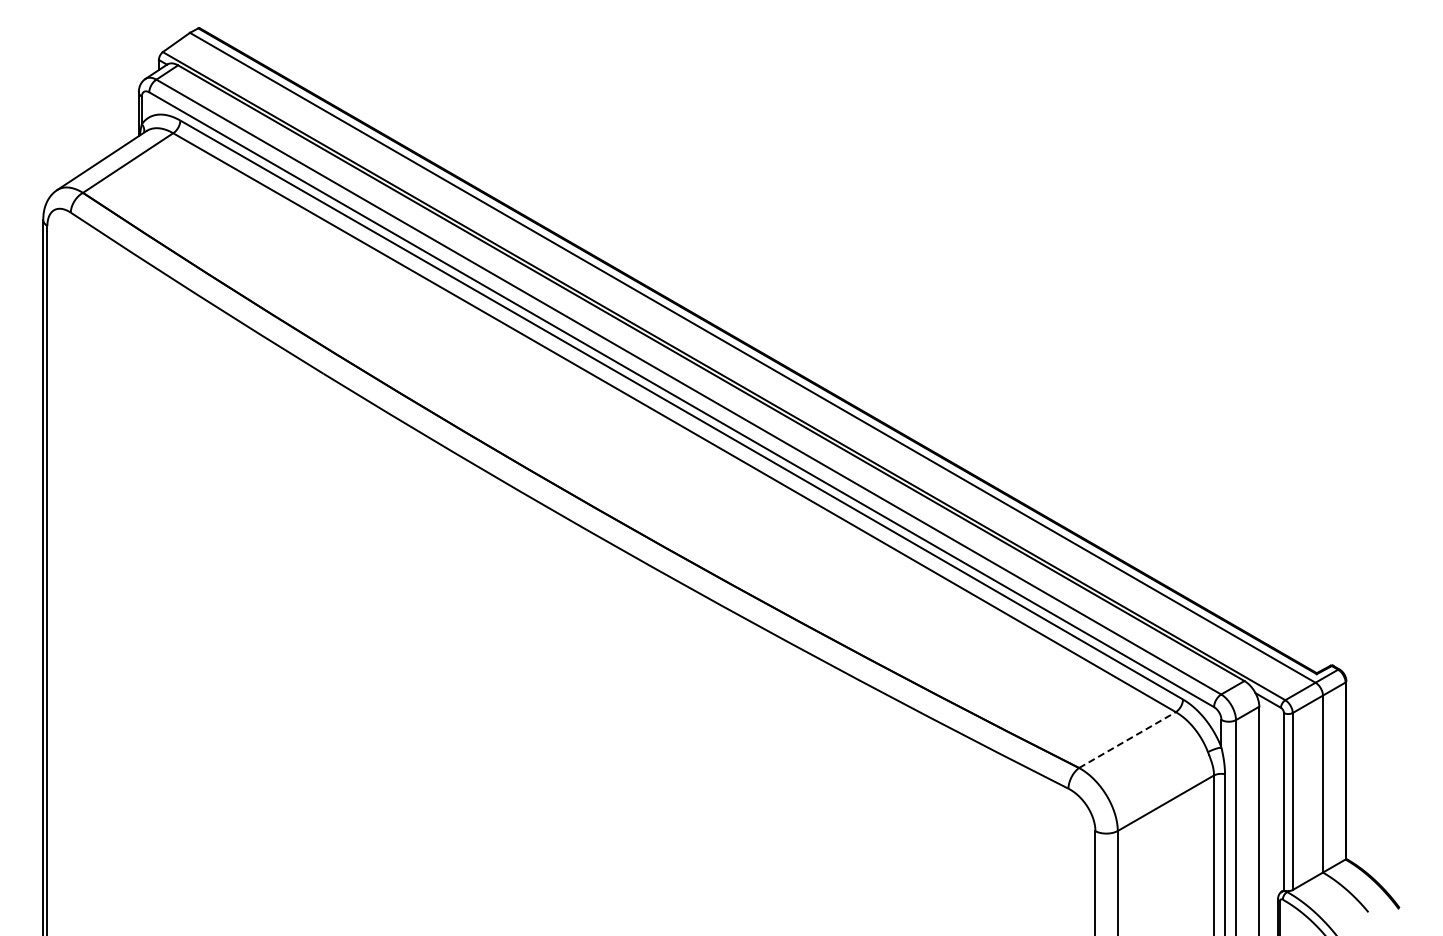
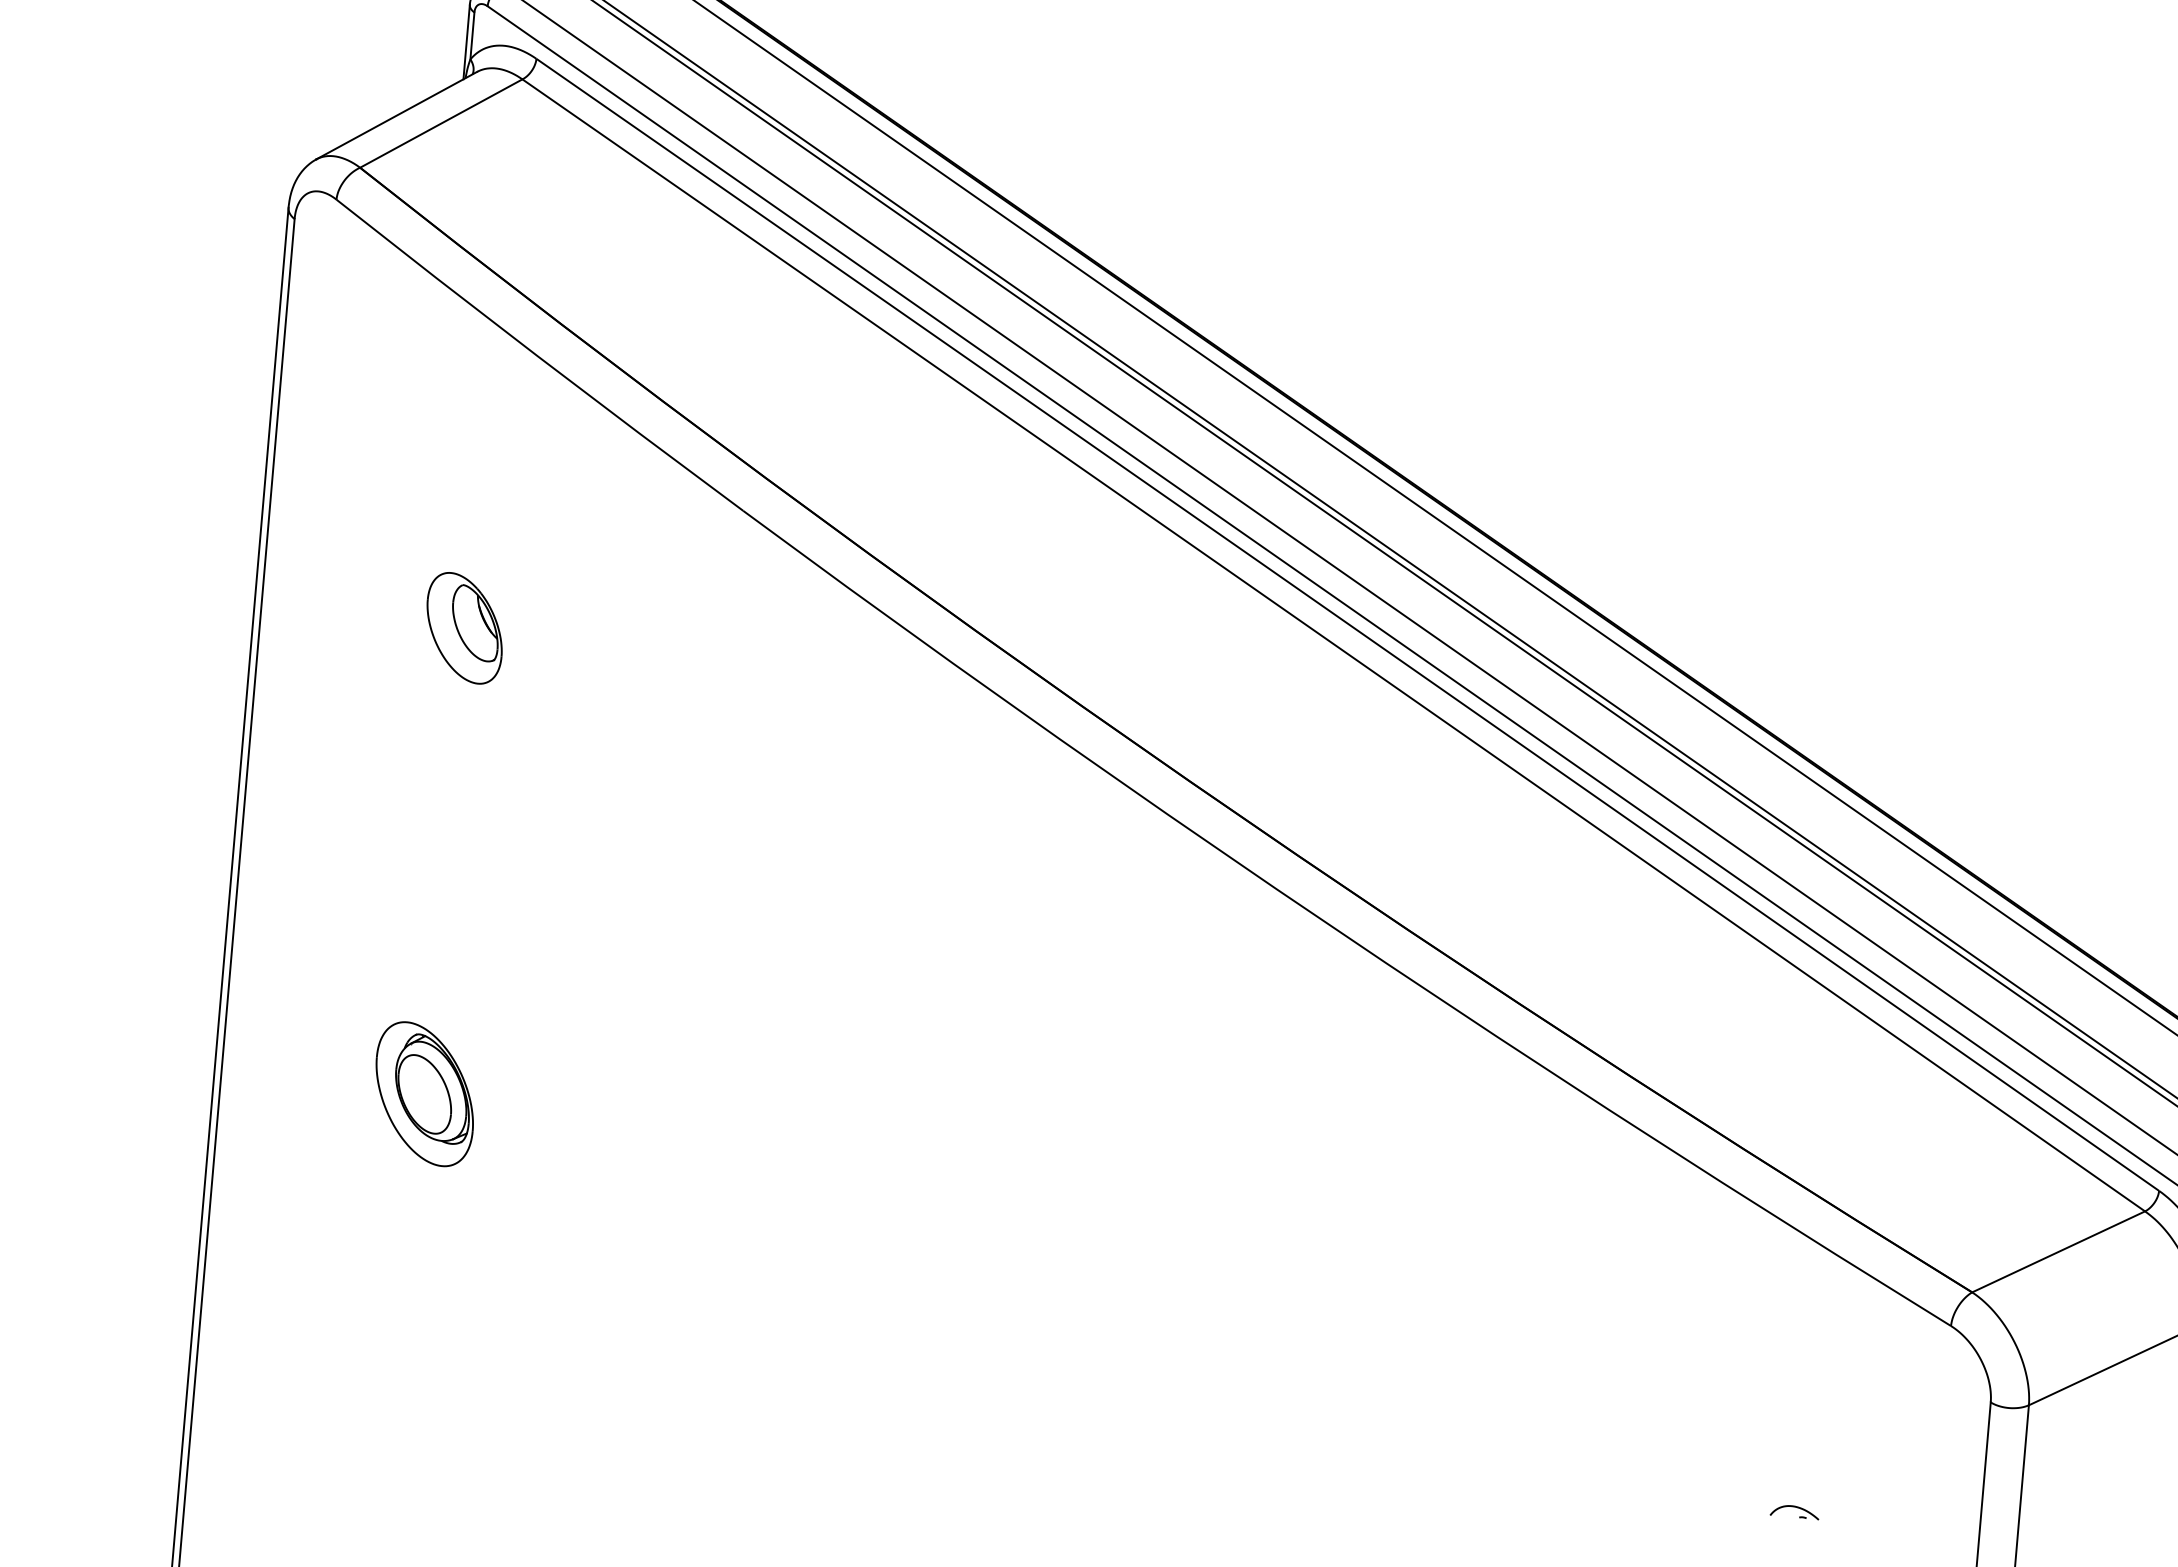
part: (166, 455) -> (463, 627), added
part: (166, 729) -> (423, 1093), added
line: (1127, 740) -> (2058, 1252), dashed -> solid
part: (986, 904) -> (1794, 1511), added

